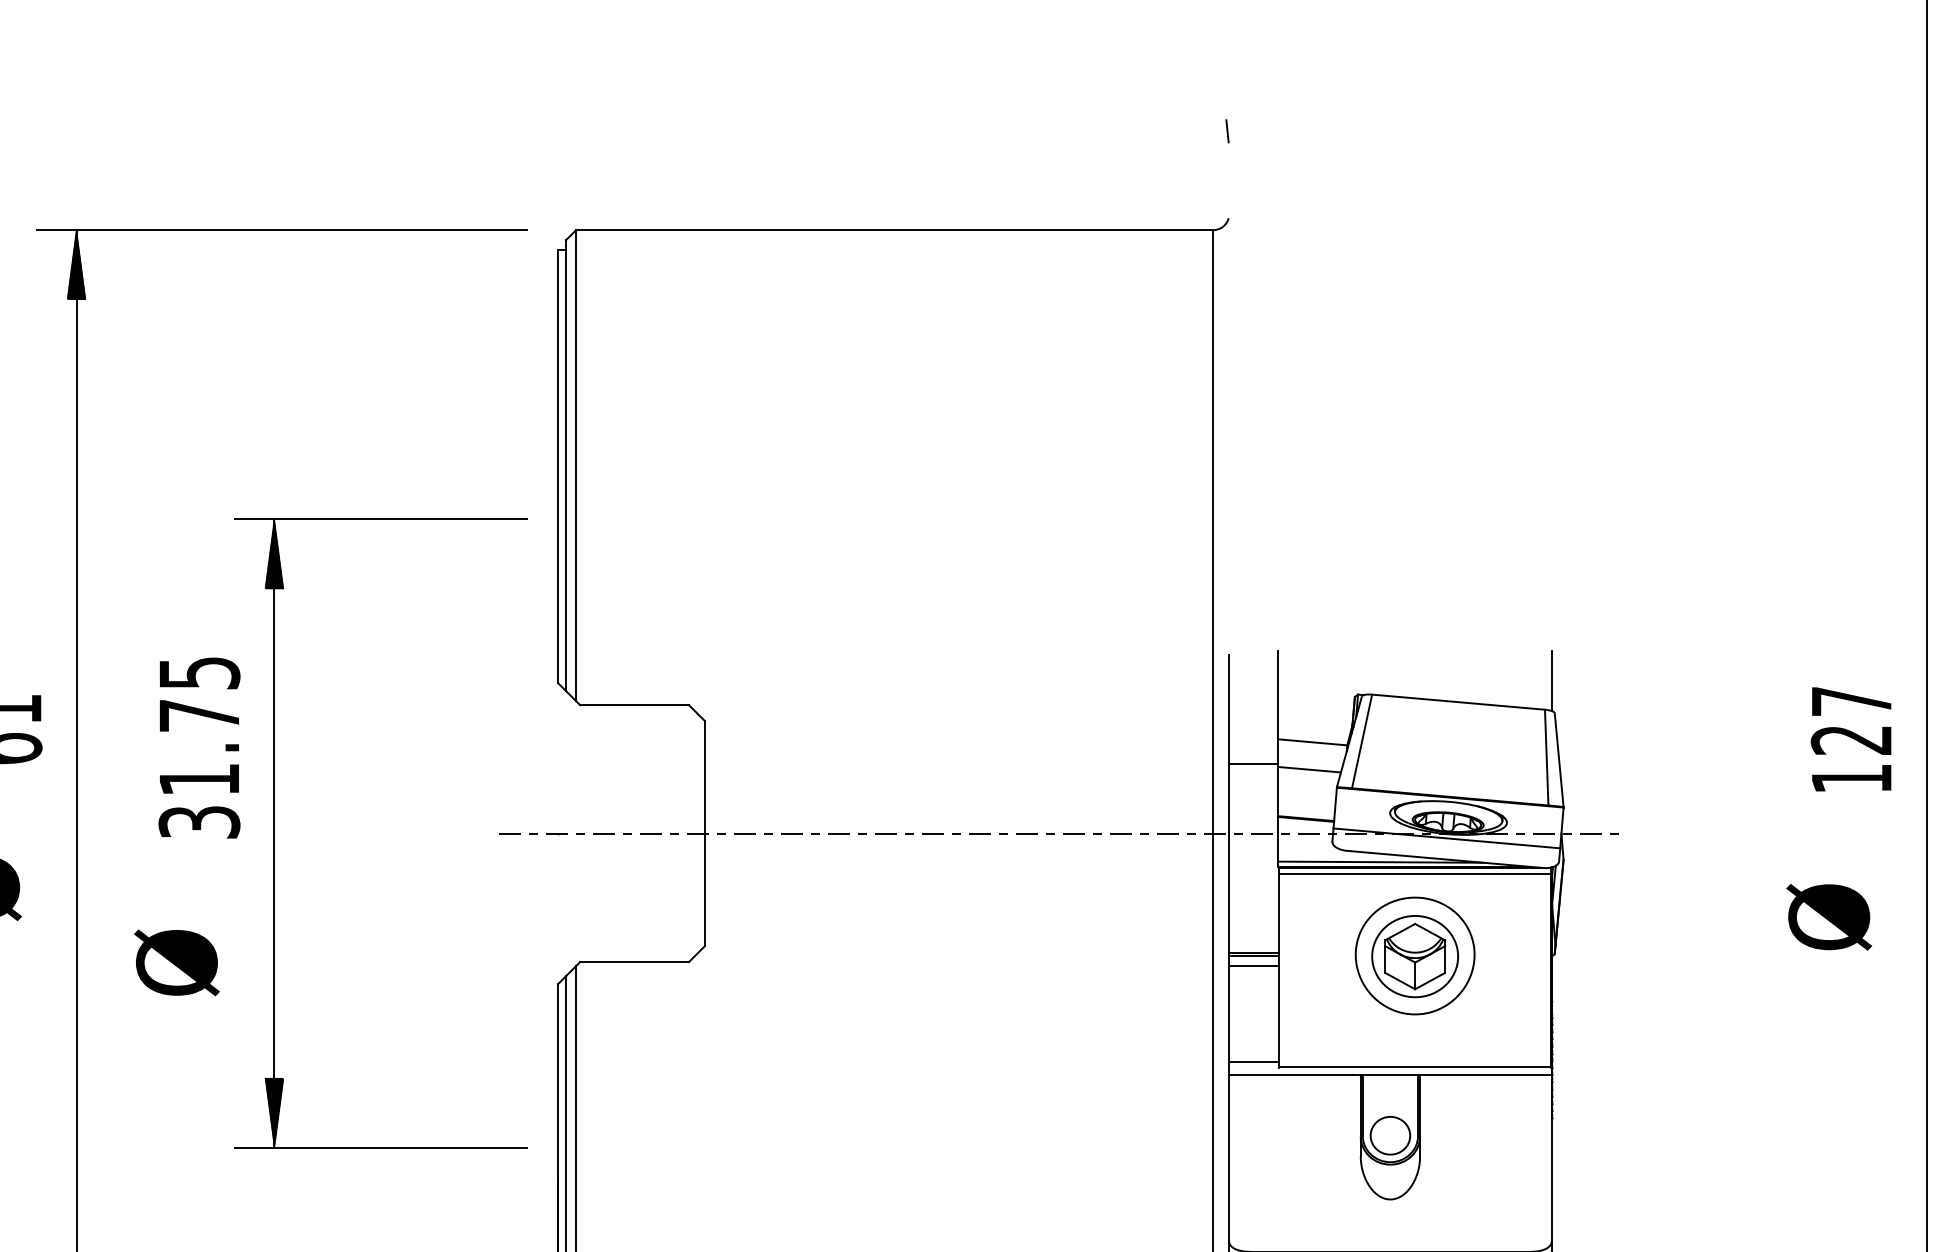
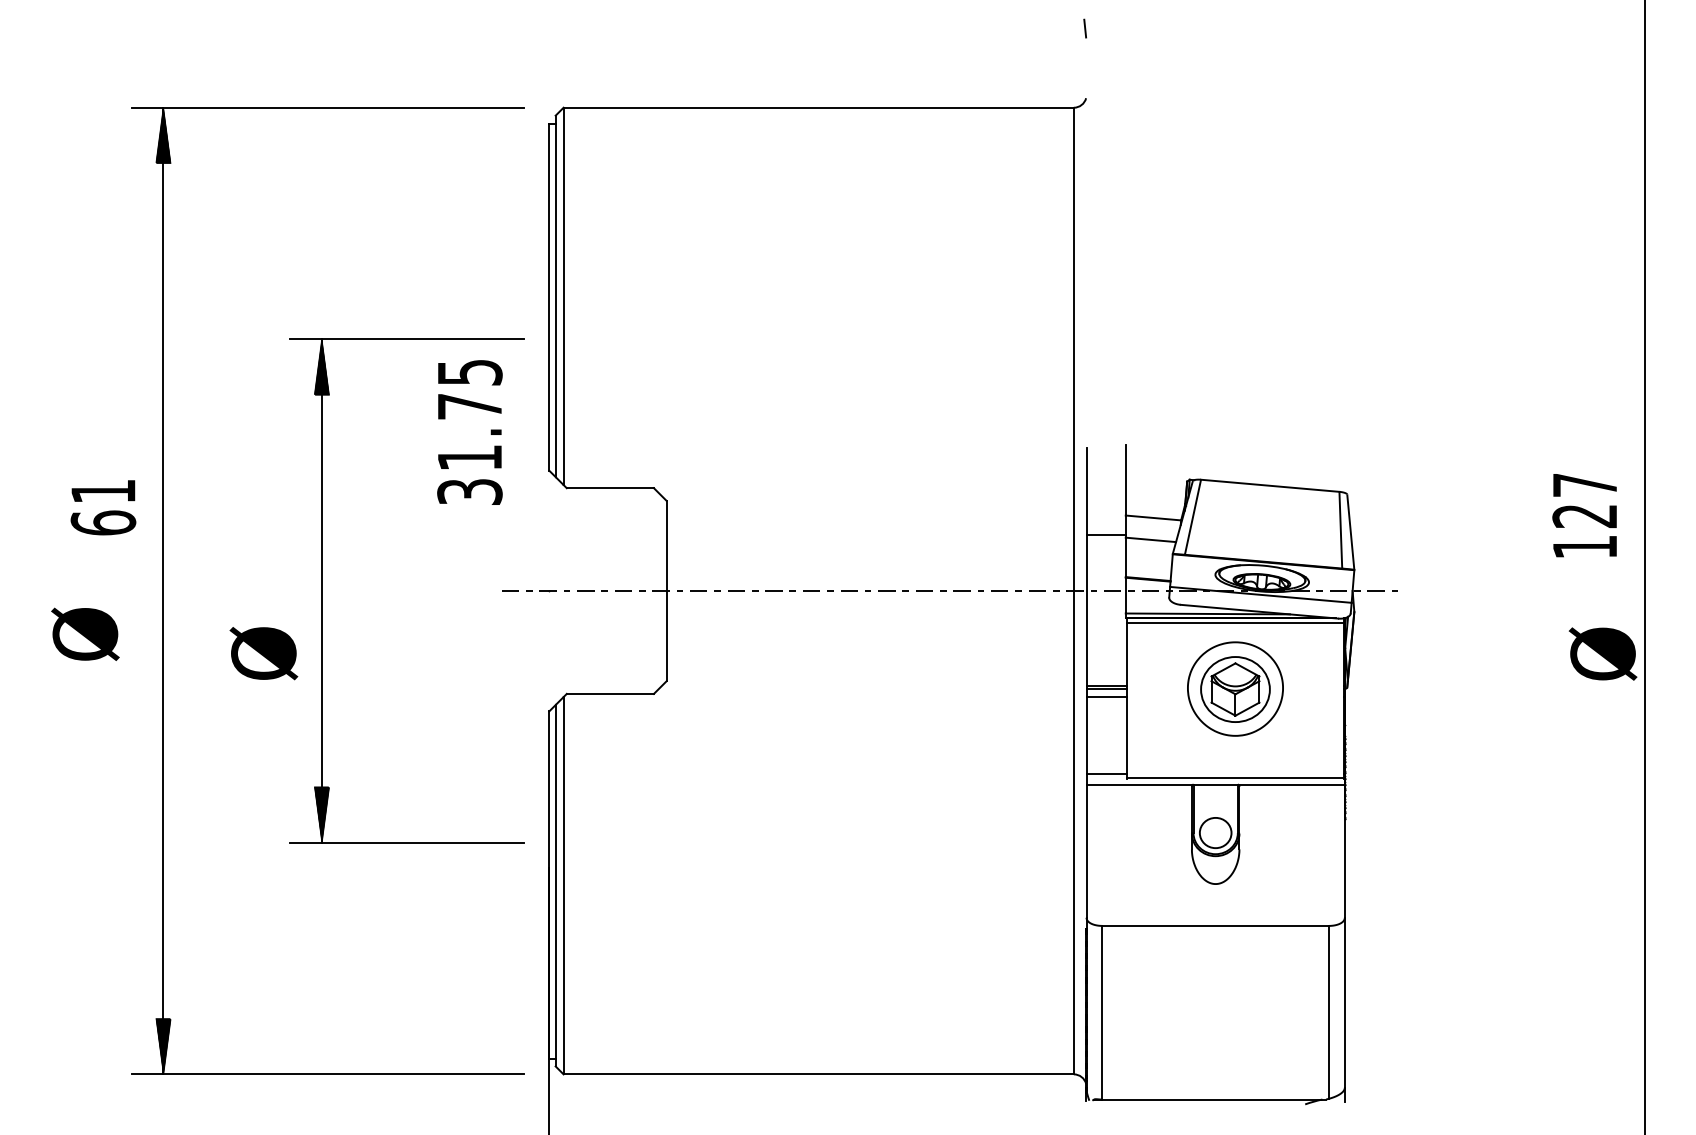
line: (1551, 680) -> (1344, 468), removed
text: (198, 747) -> (469, 432), moved
text: (1828, 916) -> (1602, 653), moved
text: (176, 962) -> (263, 653), moved

